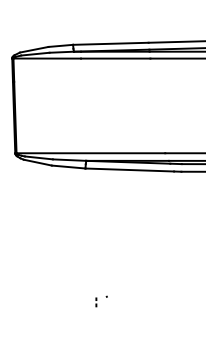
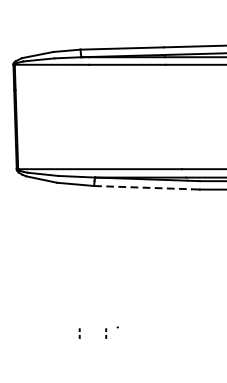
line: (130, 170) -> (143, 188), solid -> dashed
part: (72, 302) -> (79, 333), added

